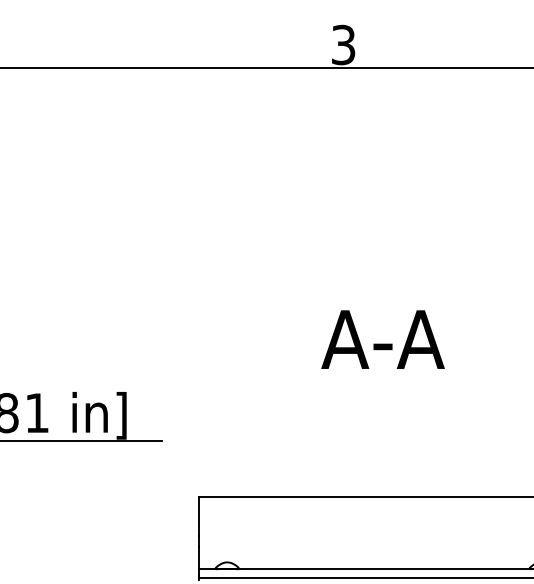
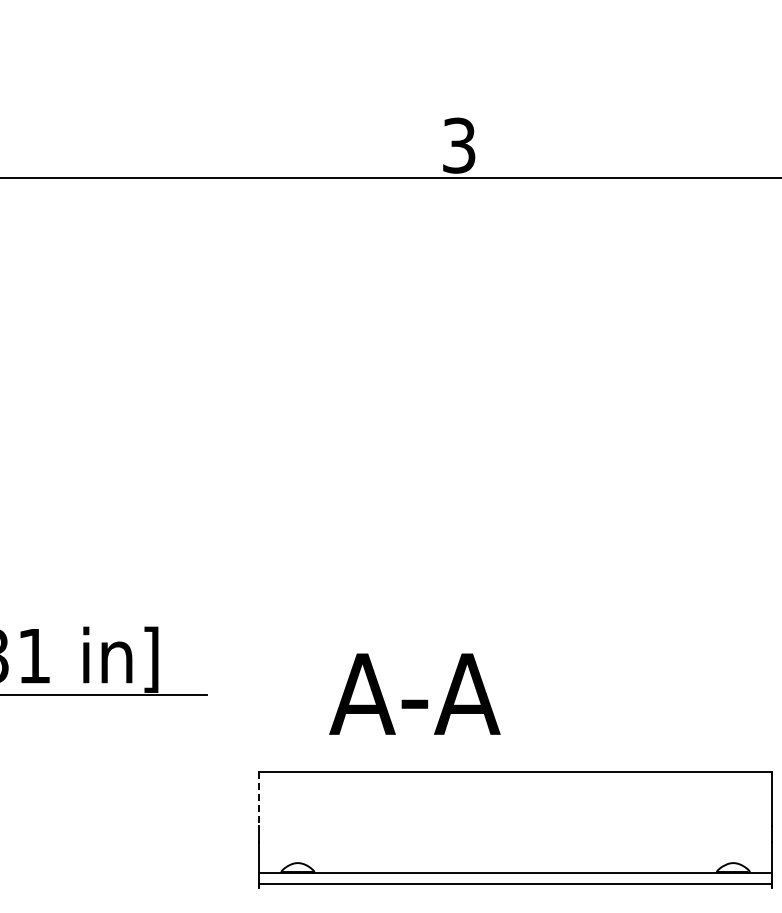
text: (382, 339) -> (414, 693), moved
line: (199, 516) -> (259, 799), solid -> dashed

